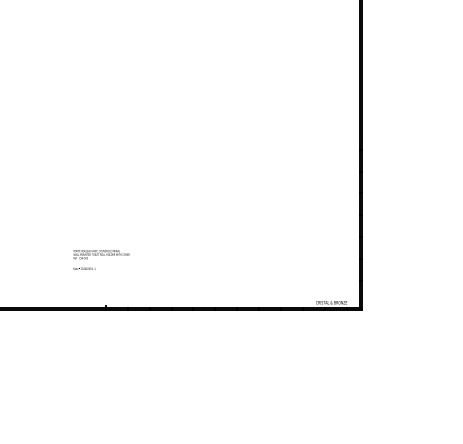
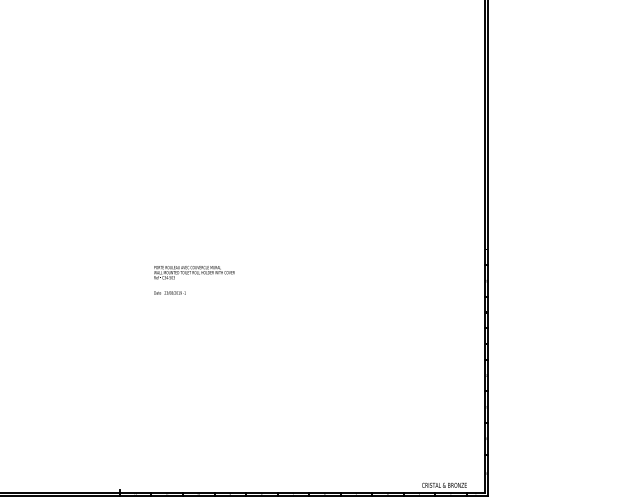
text: (101, 259) -> (194, 279), moved

